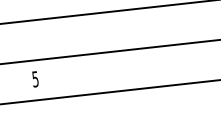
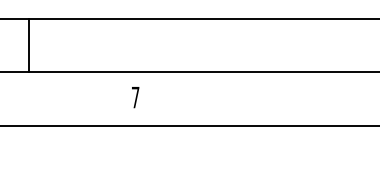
text: (35, 79) -> (135, 97), 5 -> 7

